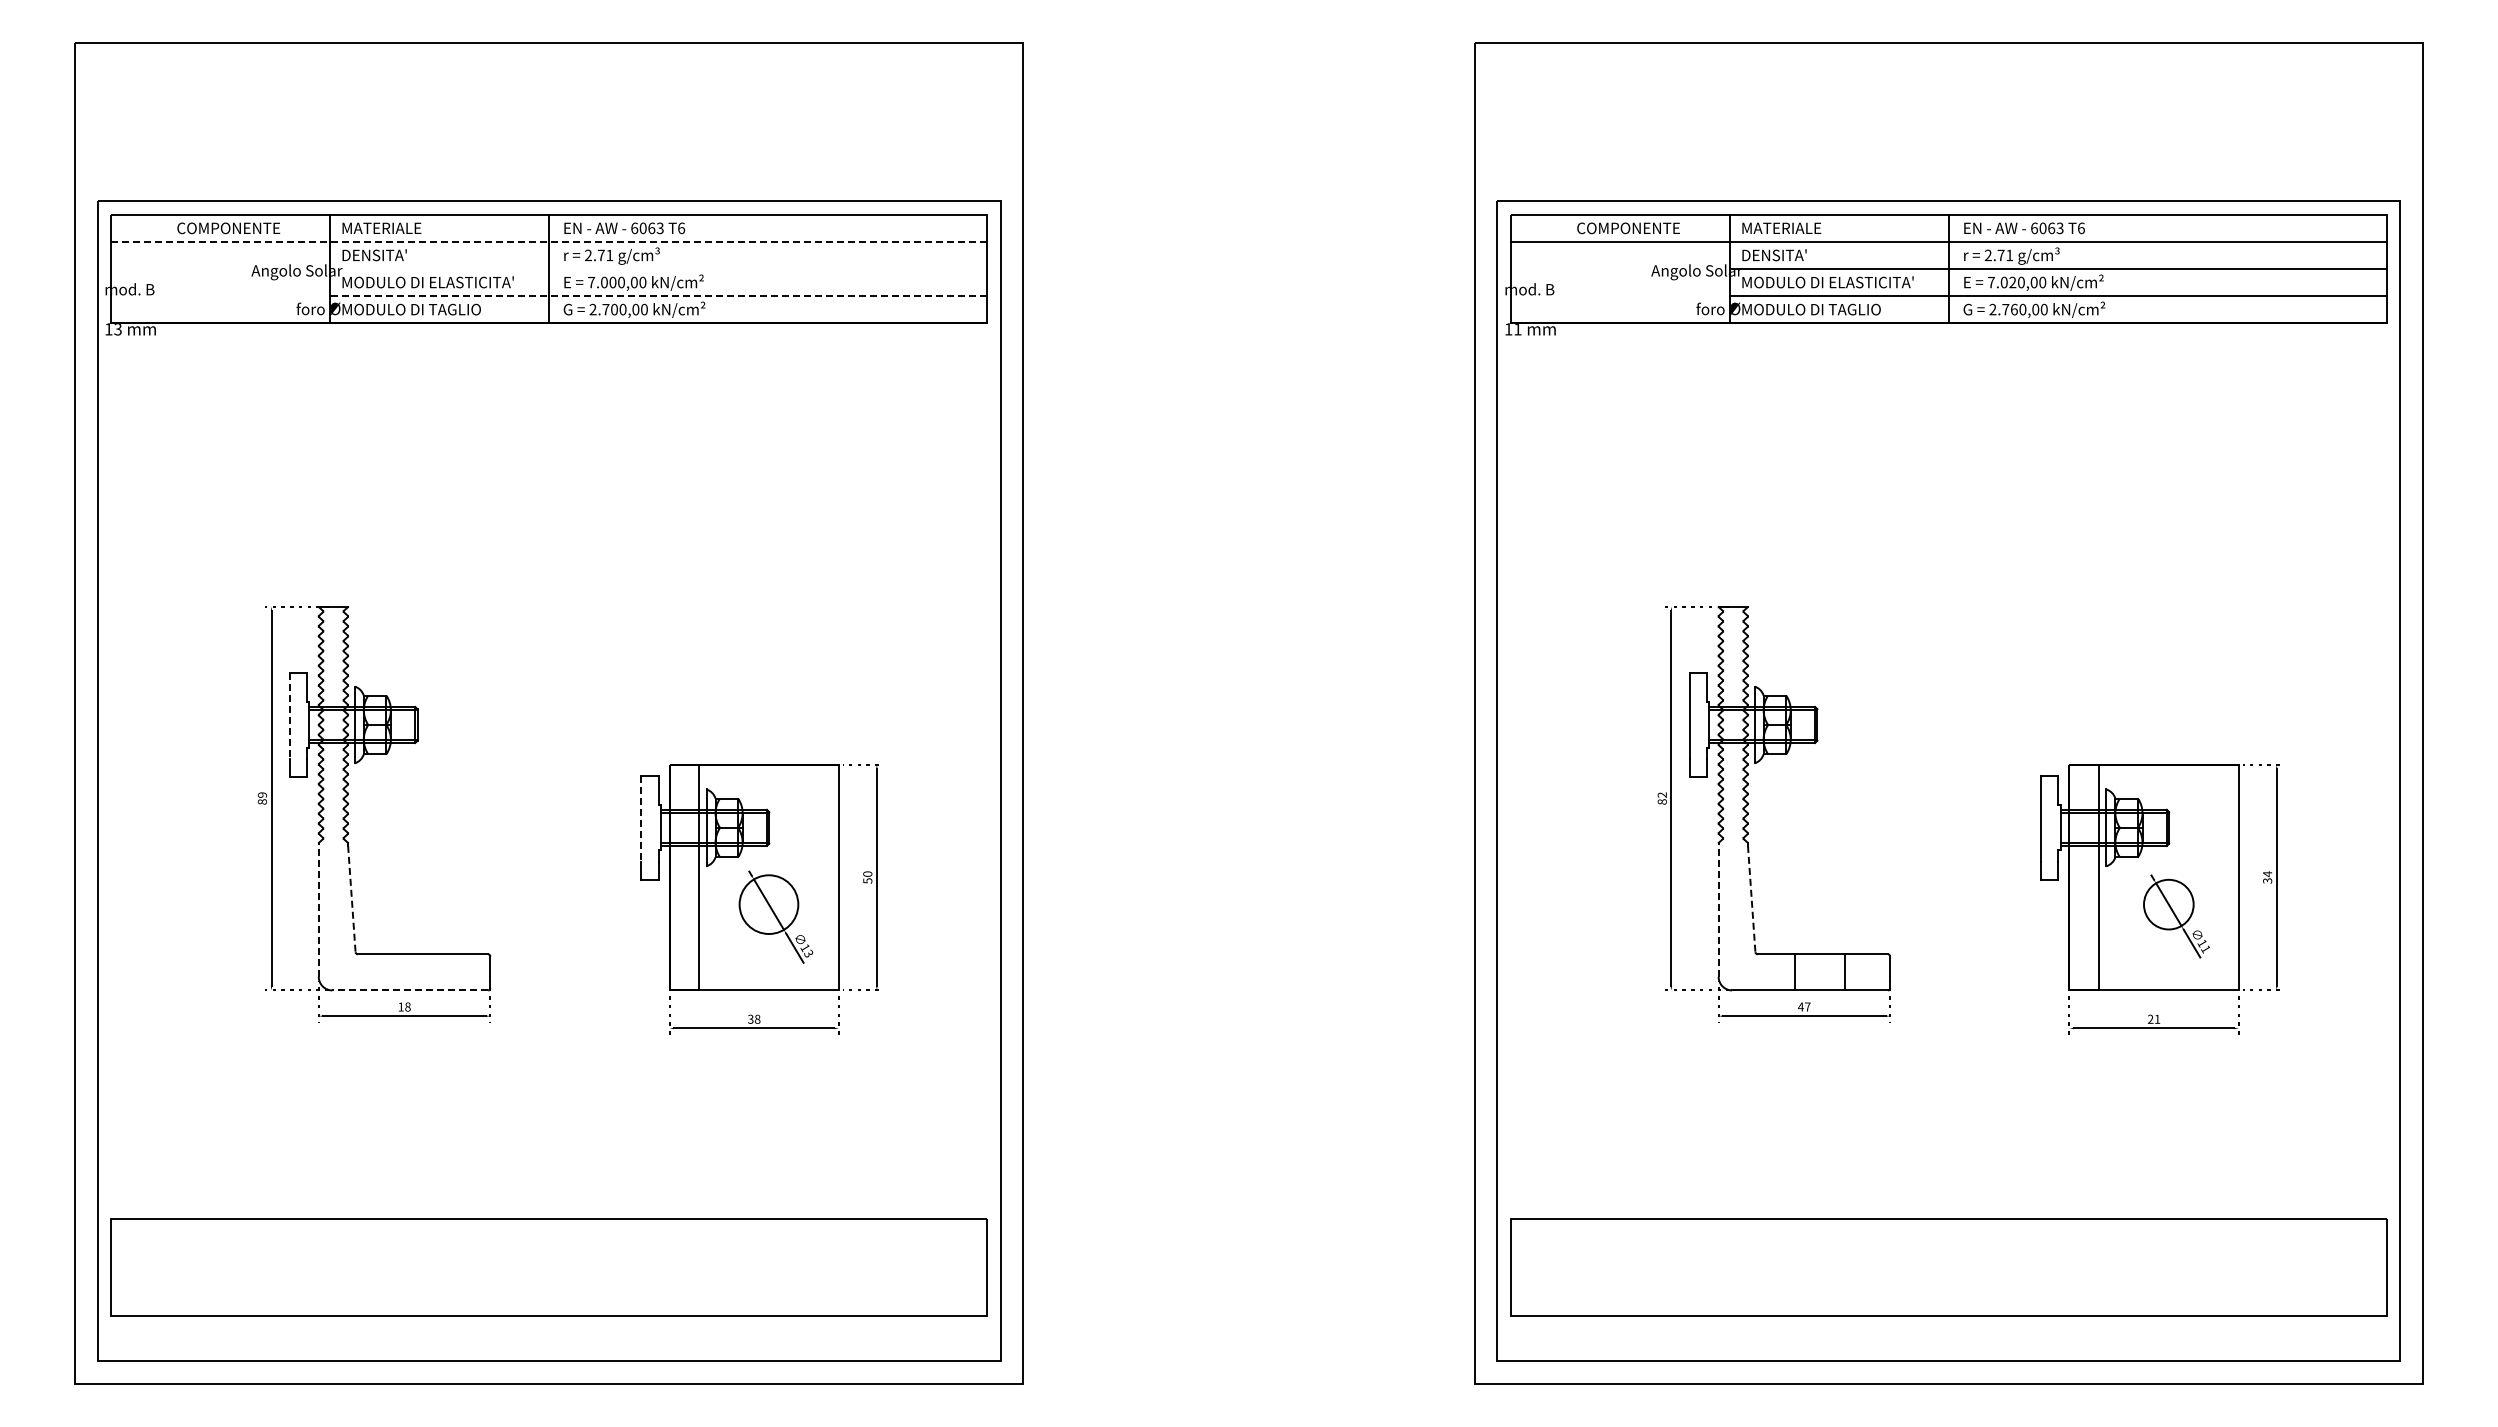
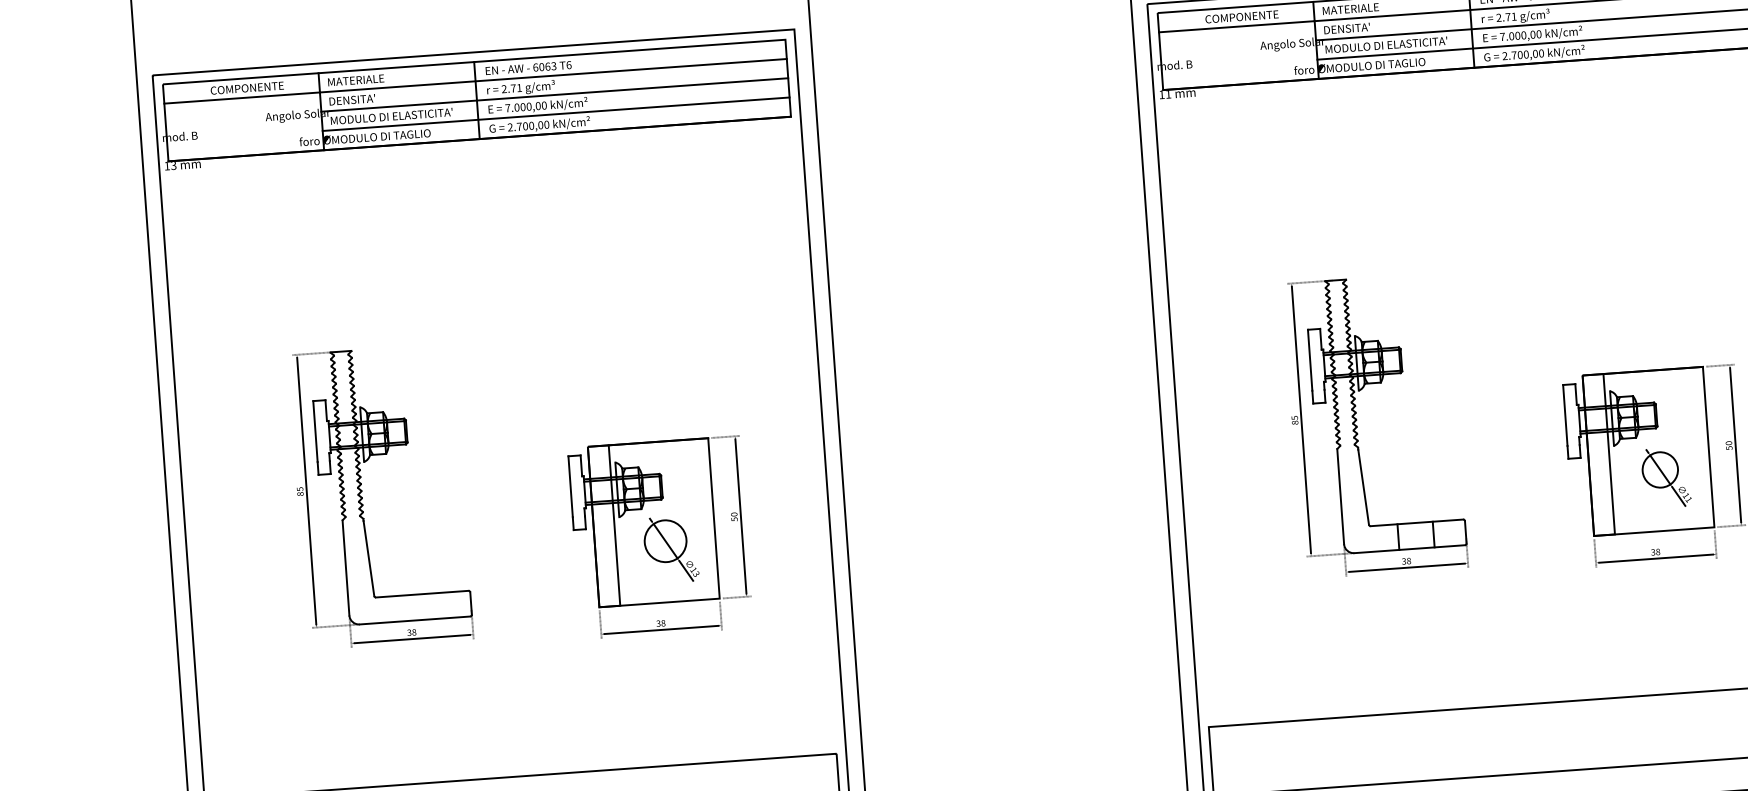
line: (548, 241) -> (475, 81), dashed -> solid
line: (658, 268) -> (554, 94), added
text: (2012, 282) -> (1517, 35), 7.020,00 -> 7.000,00
line: (658, 295) -> (556, 114), dashed -> solid
text: (2014, 309) -> (1520, 54), 2.760,00 -> 2.700,00
line: (289, 715) -> (315, 431), dashed -> solid
text: (261, 794) -> (299, 488), 89 -> 85
text: (1661, 794) -> (1294, 417), 82 -> 85
line: (641, 818) -> (570, 486), dashed -> solid
text: (2267, 877) -> (1729, 445), 34 -> 50
line: (351, 899) -> (368, 558), dashed -> solid
line: (1751, 899) -> (1363, 487), dashed -> solid
line: (318, 910) -> (345, 568), dashed -> solid
line: (1718, 910) -> (1340, 497), dashed -> solid
line: (410, 990) -> (415, 620), dashed -> solid
text: (400, 1006) -> (408, 632), 18 -> 38
text: (1803, 1006) -> (1405, 560), 47 -> 38
text: (2153, 1018) -> (1655, 551), 21 -> 38

